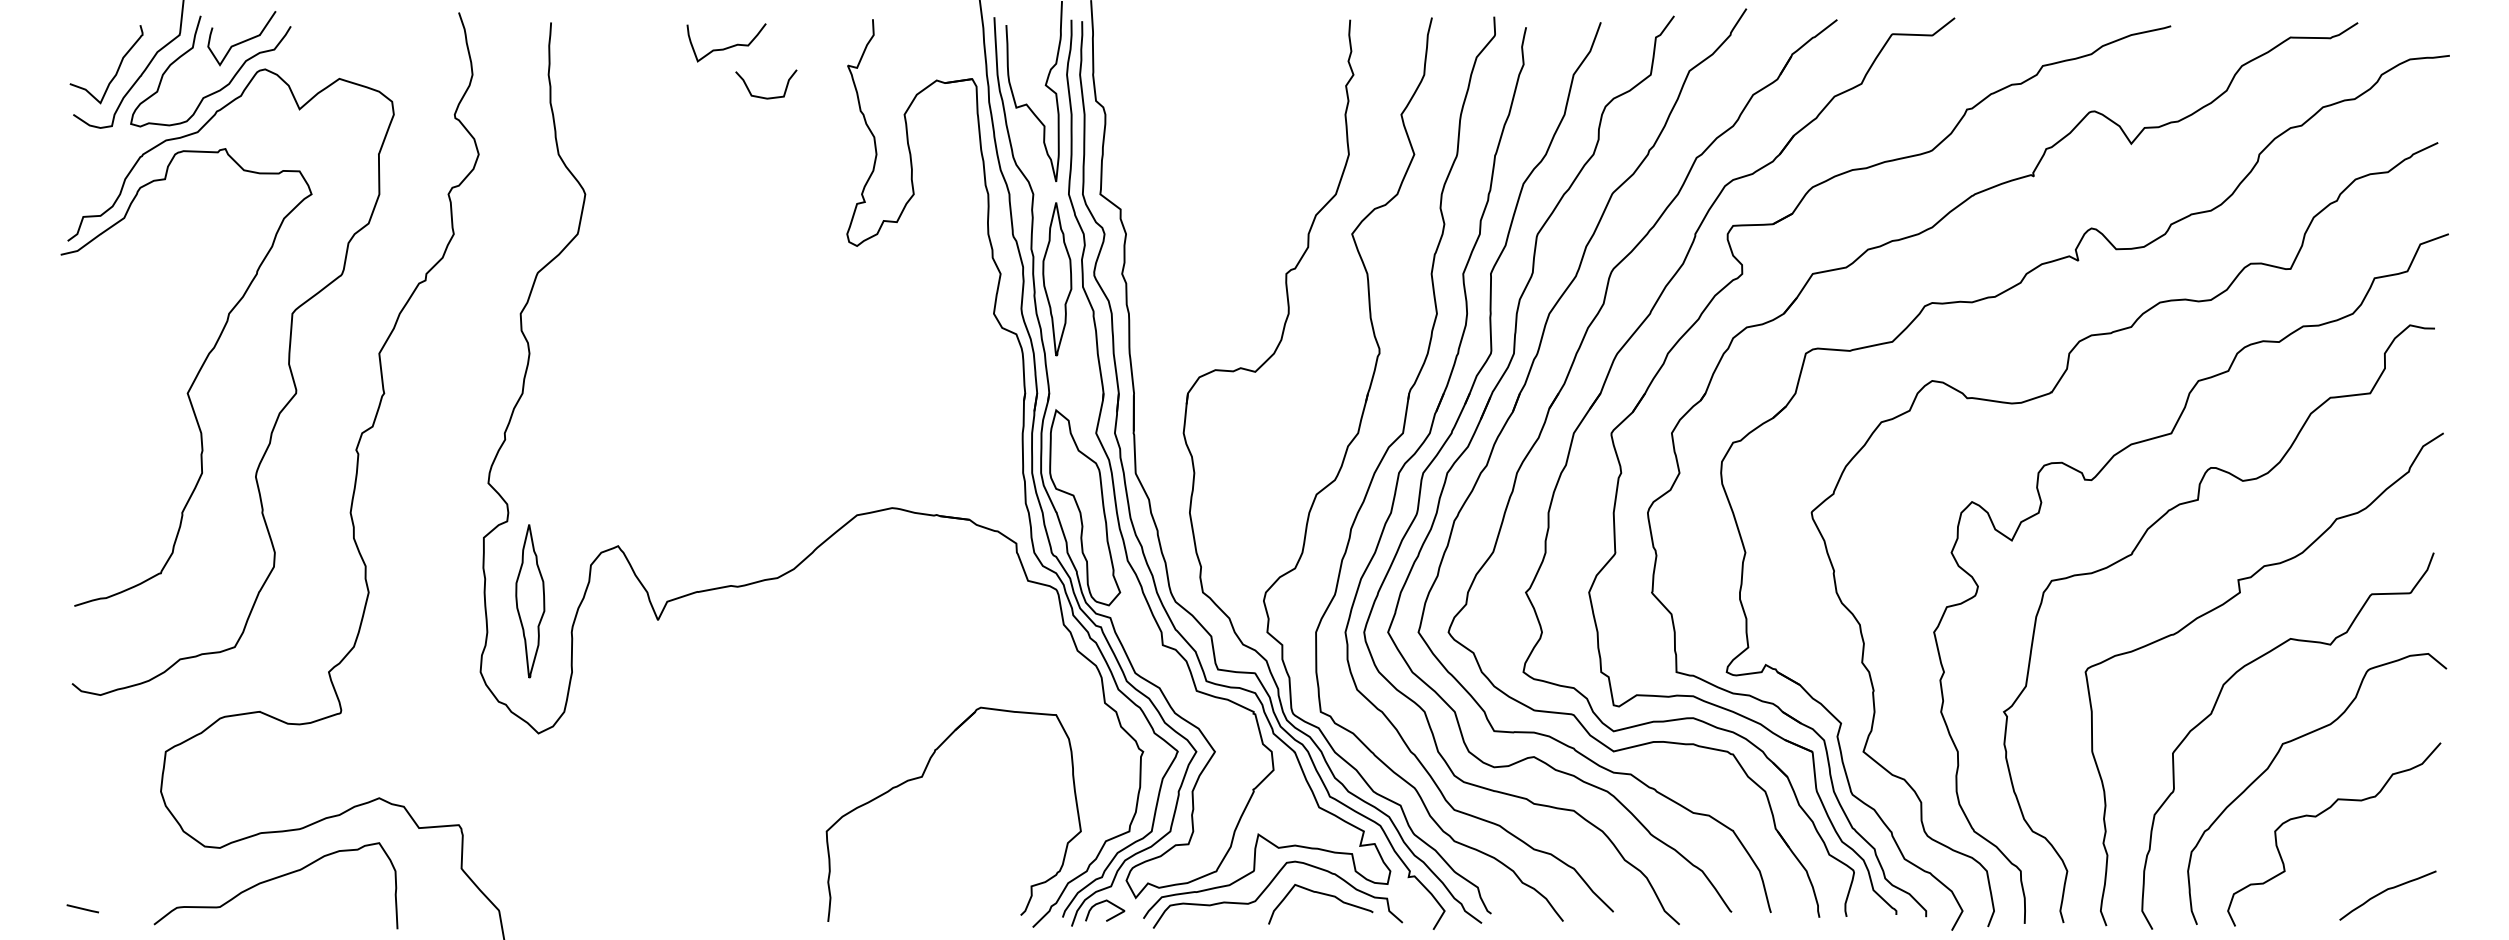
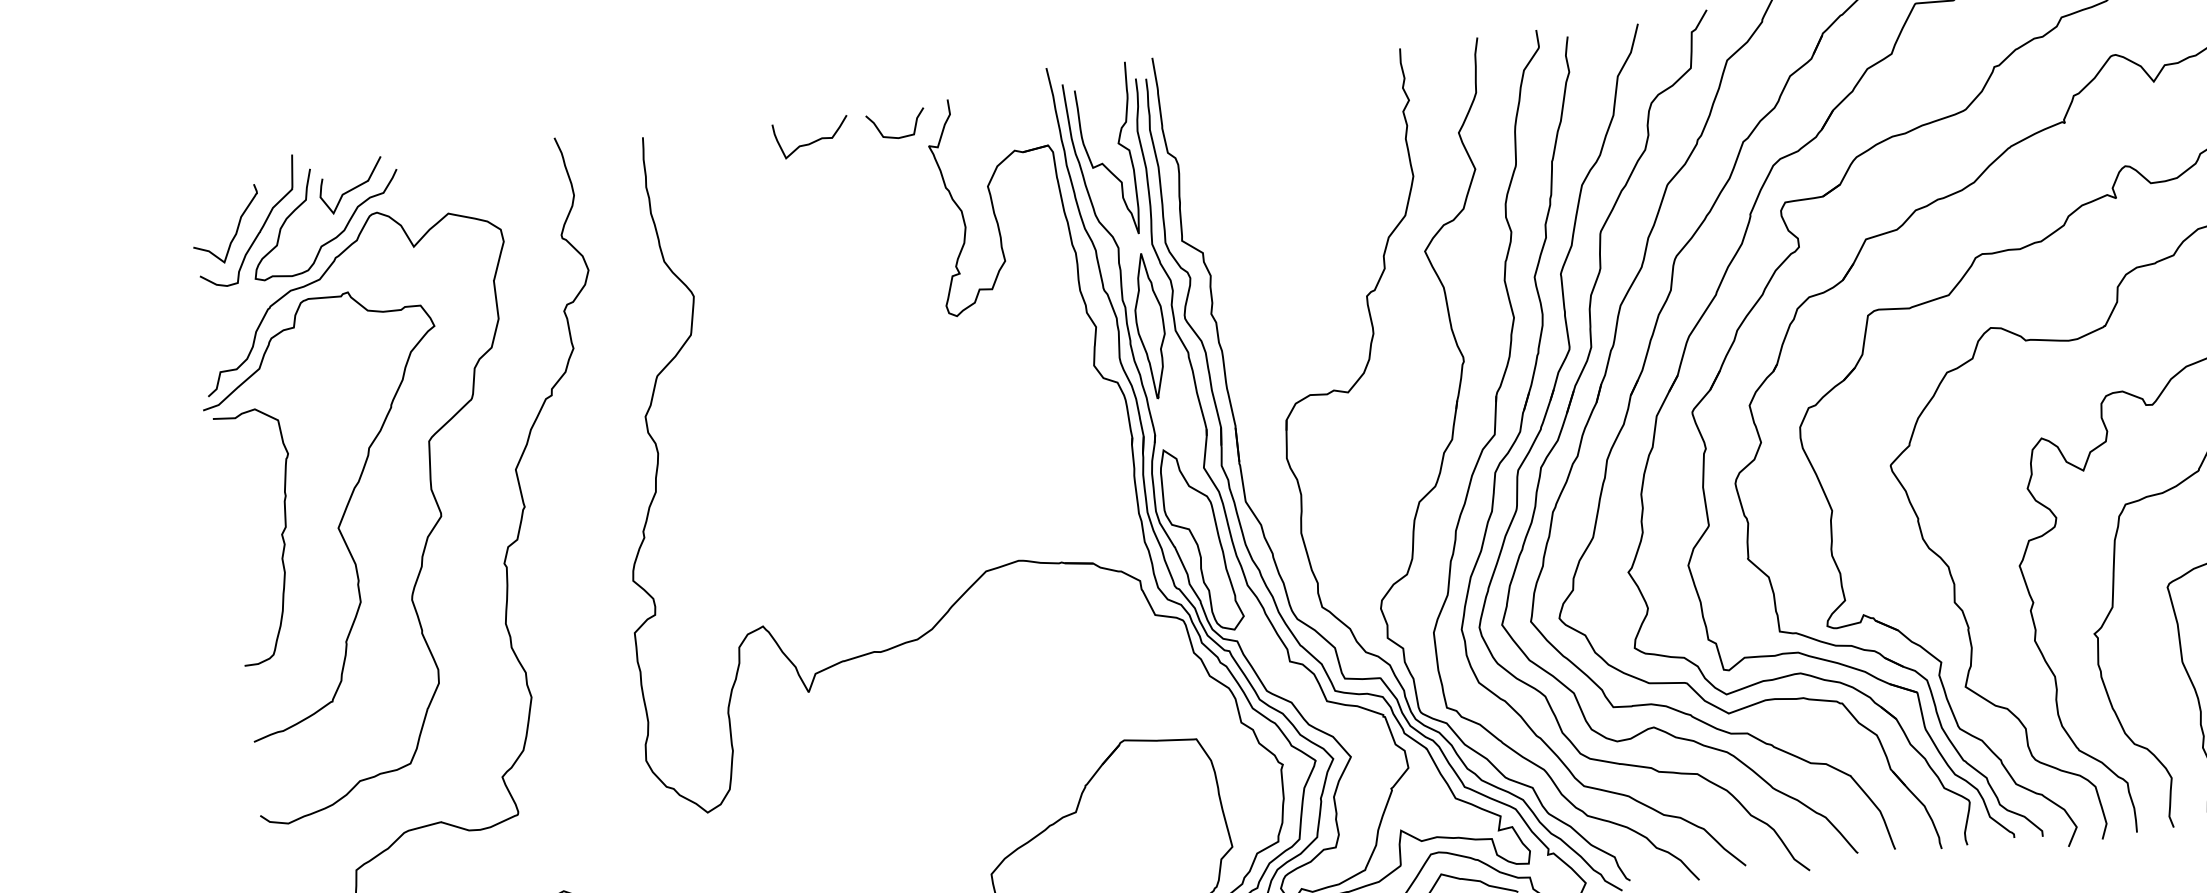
curve: (762, 96) -> (893, 136), moved
curve: (127, 392) -> (281, 533), added
part: (530, 601) -> (685, 688), removed

